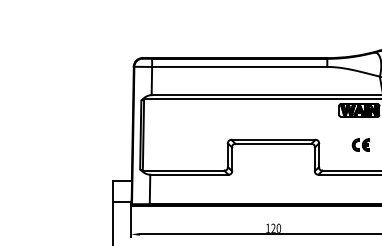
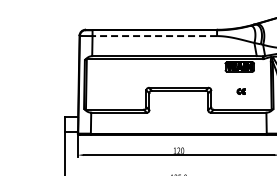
line: (239, 67) -> (154, 36), solid -> dashed
part: (360, 144) -> (240, 91), size x0.6

